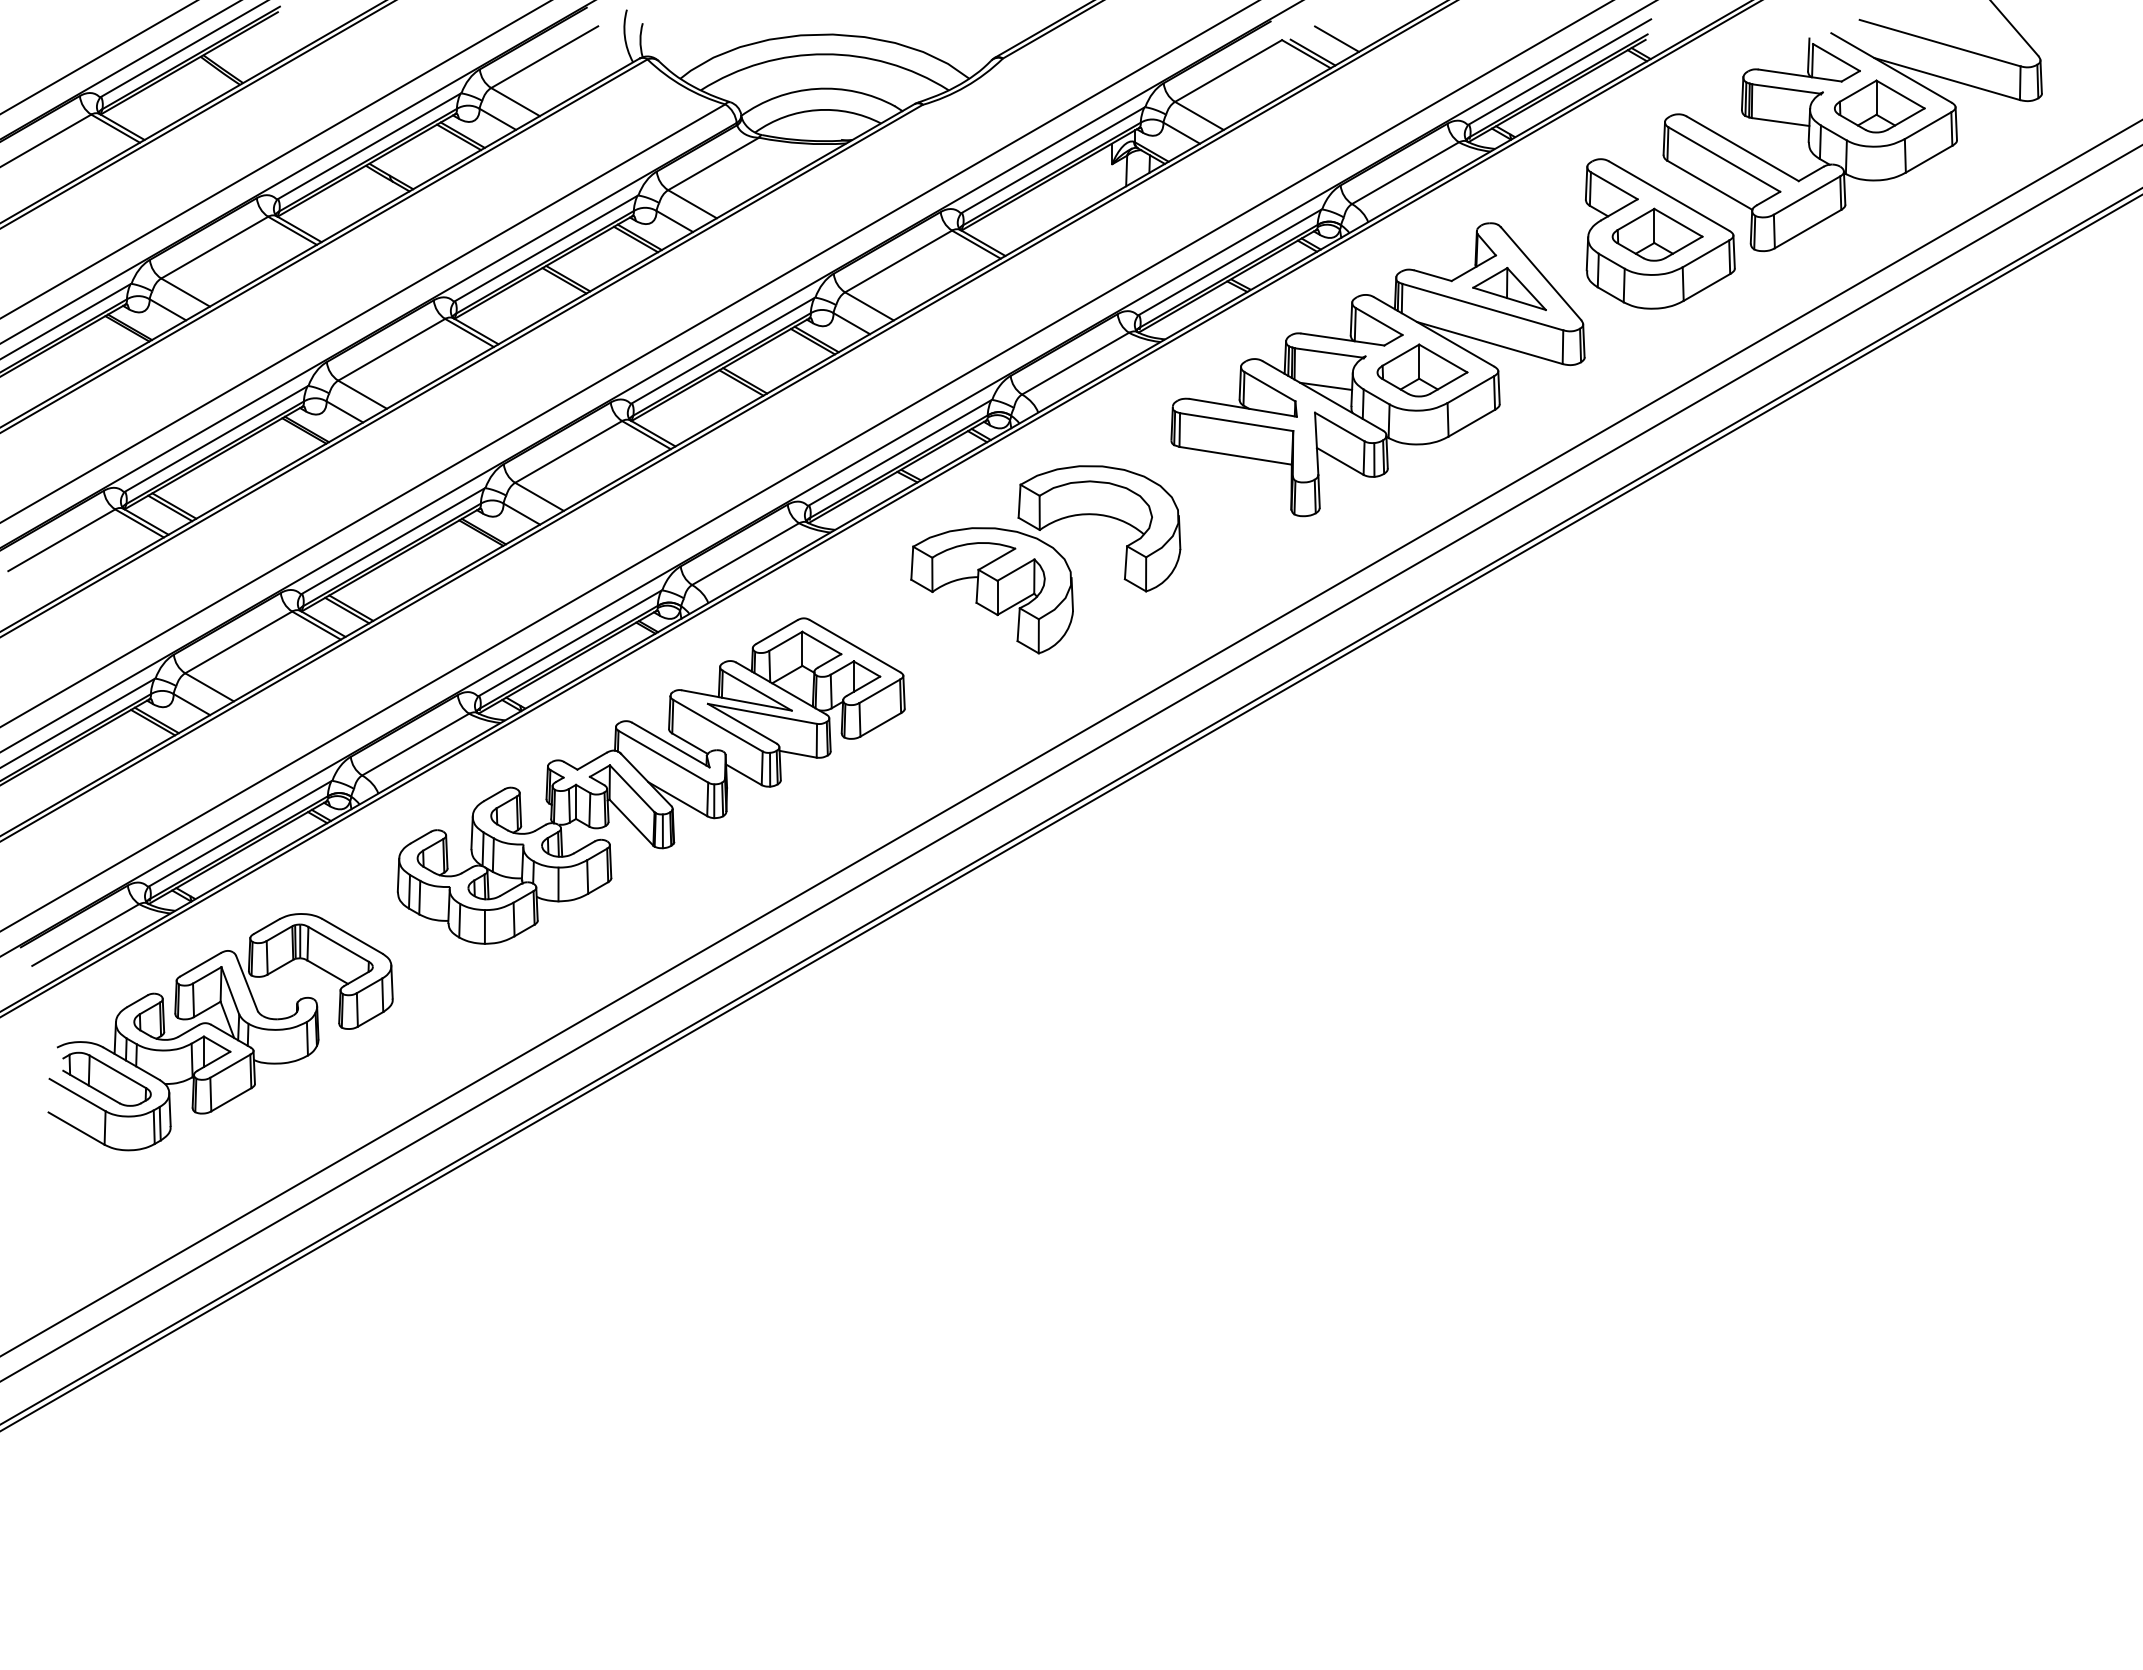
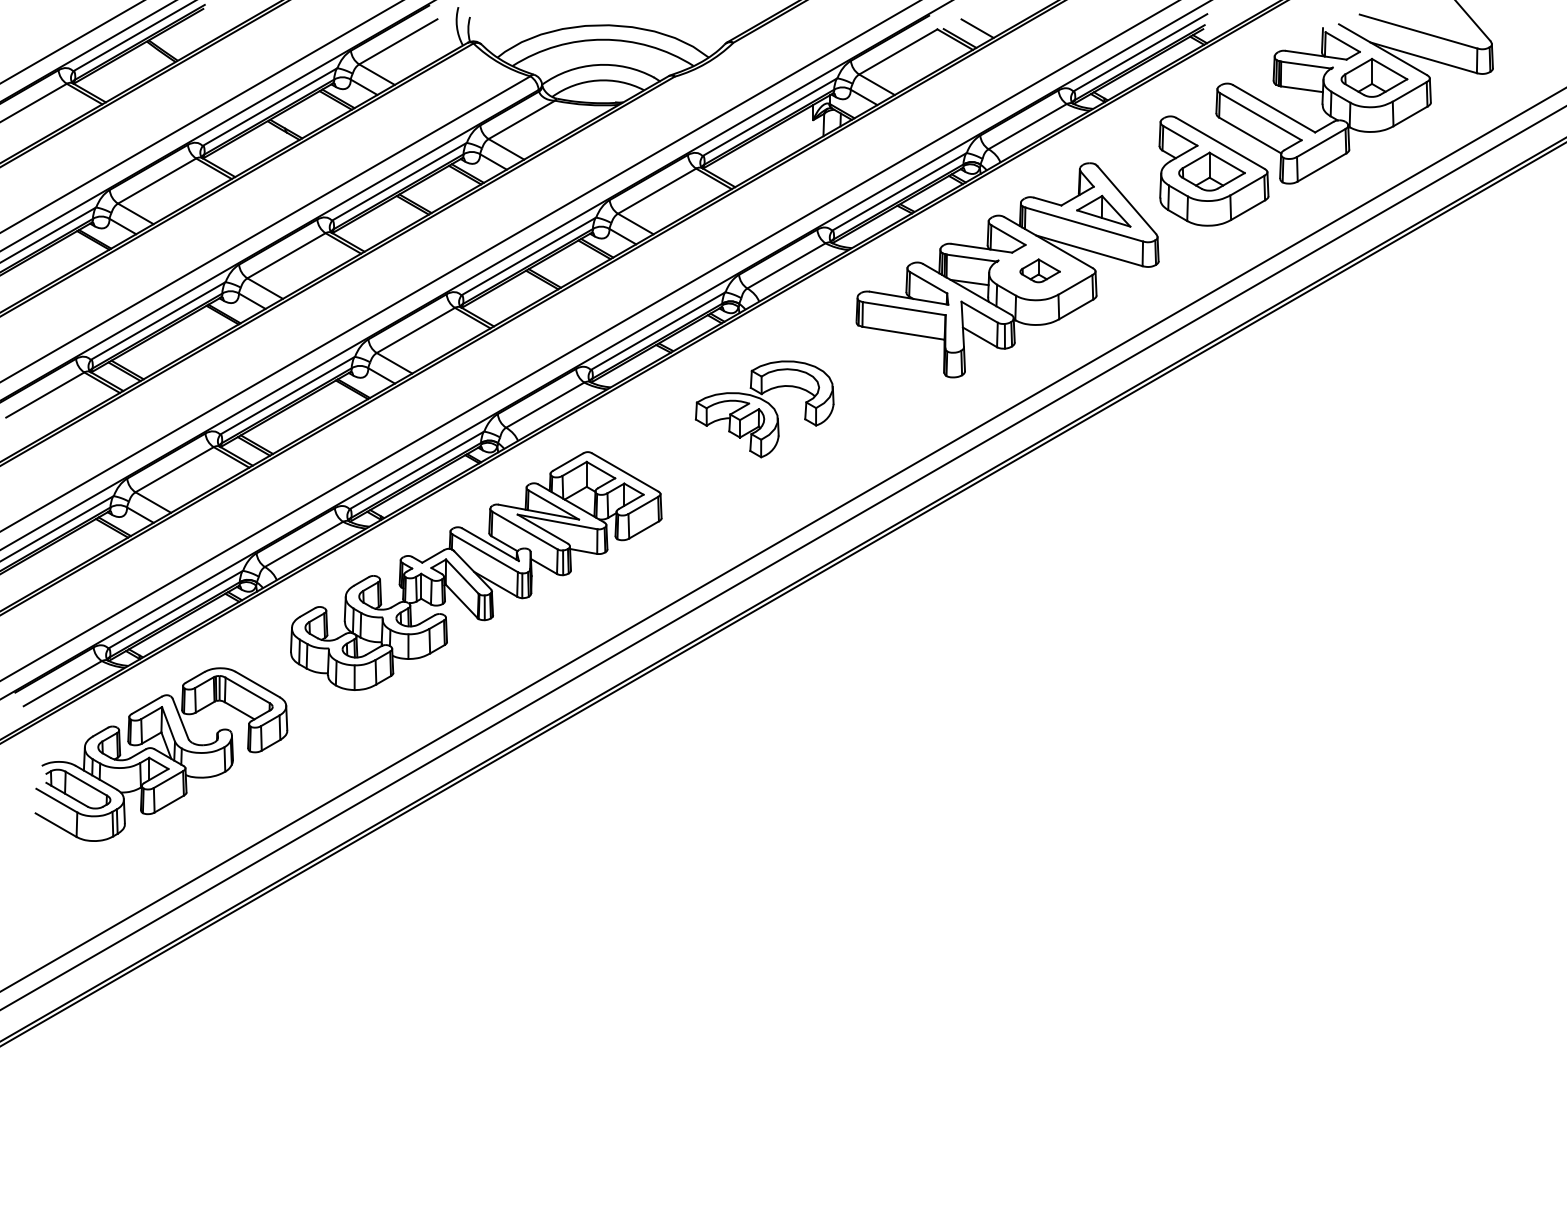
part: (1422, 370) -> (1040, 270), size x0.6
part: (1045, 559) -> (764, 409), size x0.7

